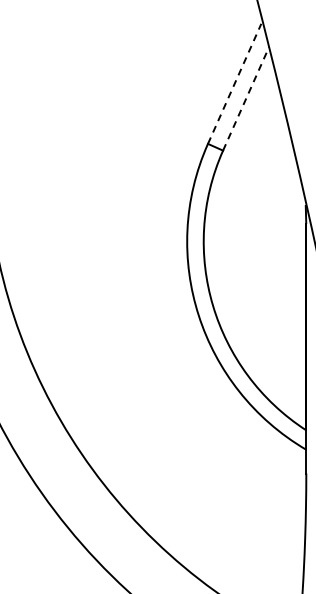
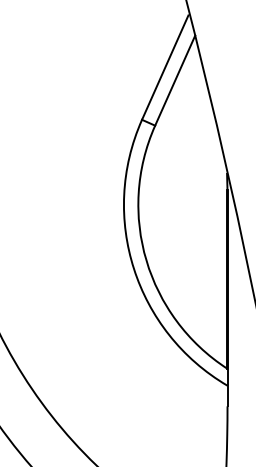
line: (234, 83) -> (165, 67), dashed -> solid
line: (246, 98) -> (175, 80), dashed -> solid

